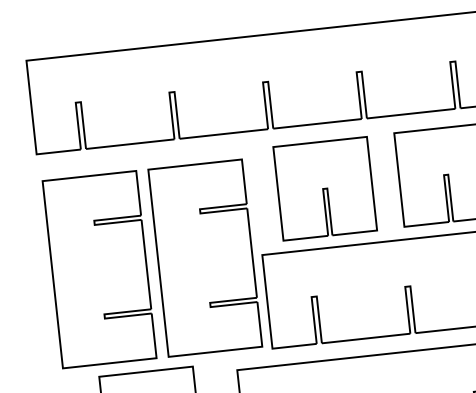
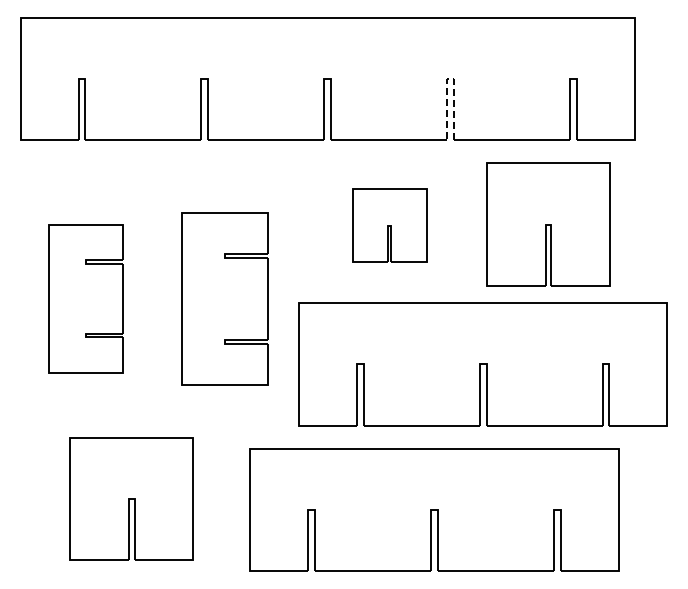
line: (358, 72) -> (449, 79), solid -> dashed
part: (324, 188) -> (389, 225), size x0.6
part: (205, 257) -> (224, 298), size x0.7
part: (99, 269) -> (85, 298), size x0.6

